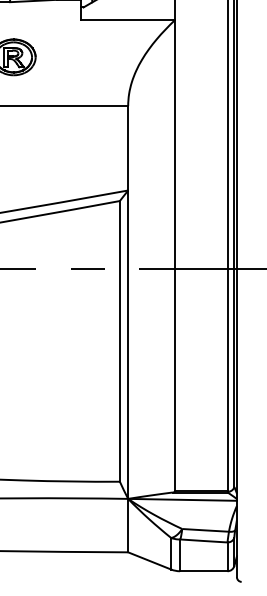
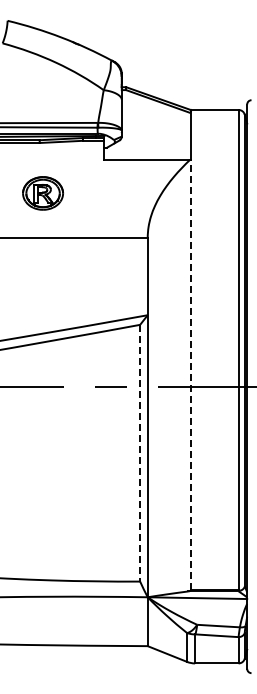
line: (174, 255) -> (190, 374), solid -> dashed
line: (120, 341) -> (140, 453), solid -> dashed

